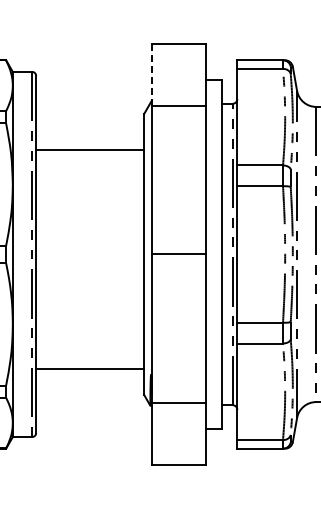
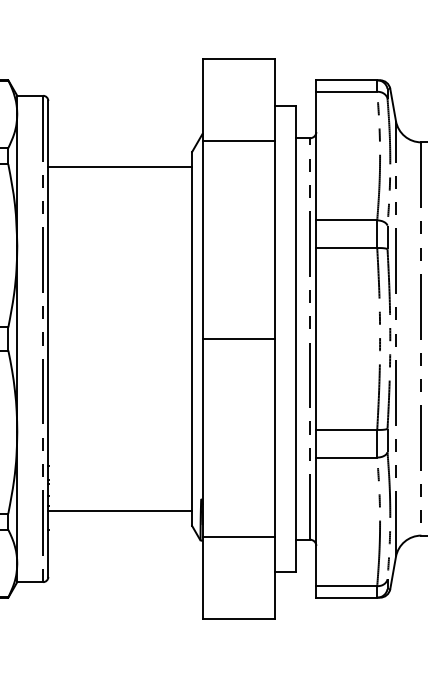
line: (151, 75) -> (202, 100), dashed -> solid
line: (90, 149) -> (120, 167), moved
line: (90, 369) -> (120, 510), moved

